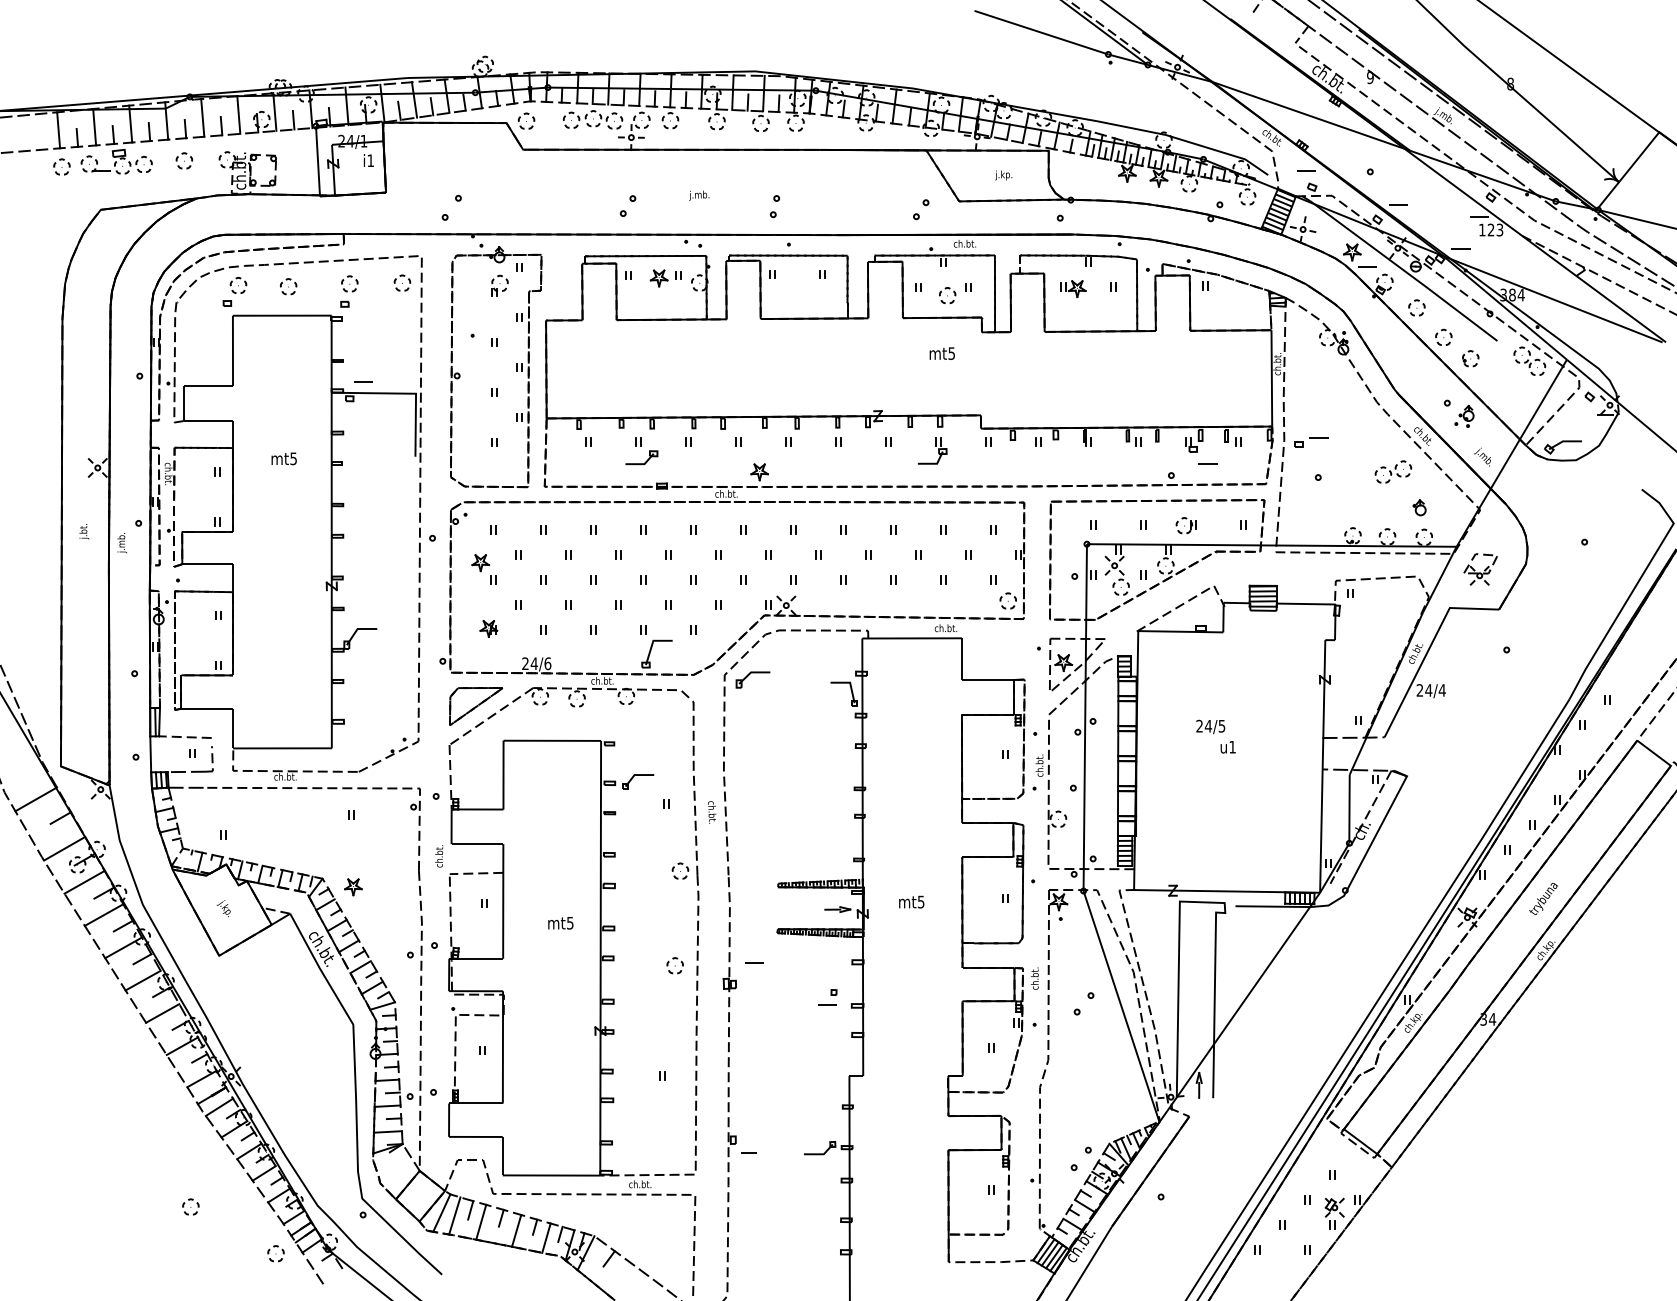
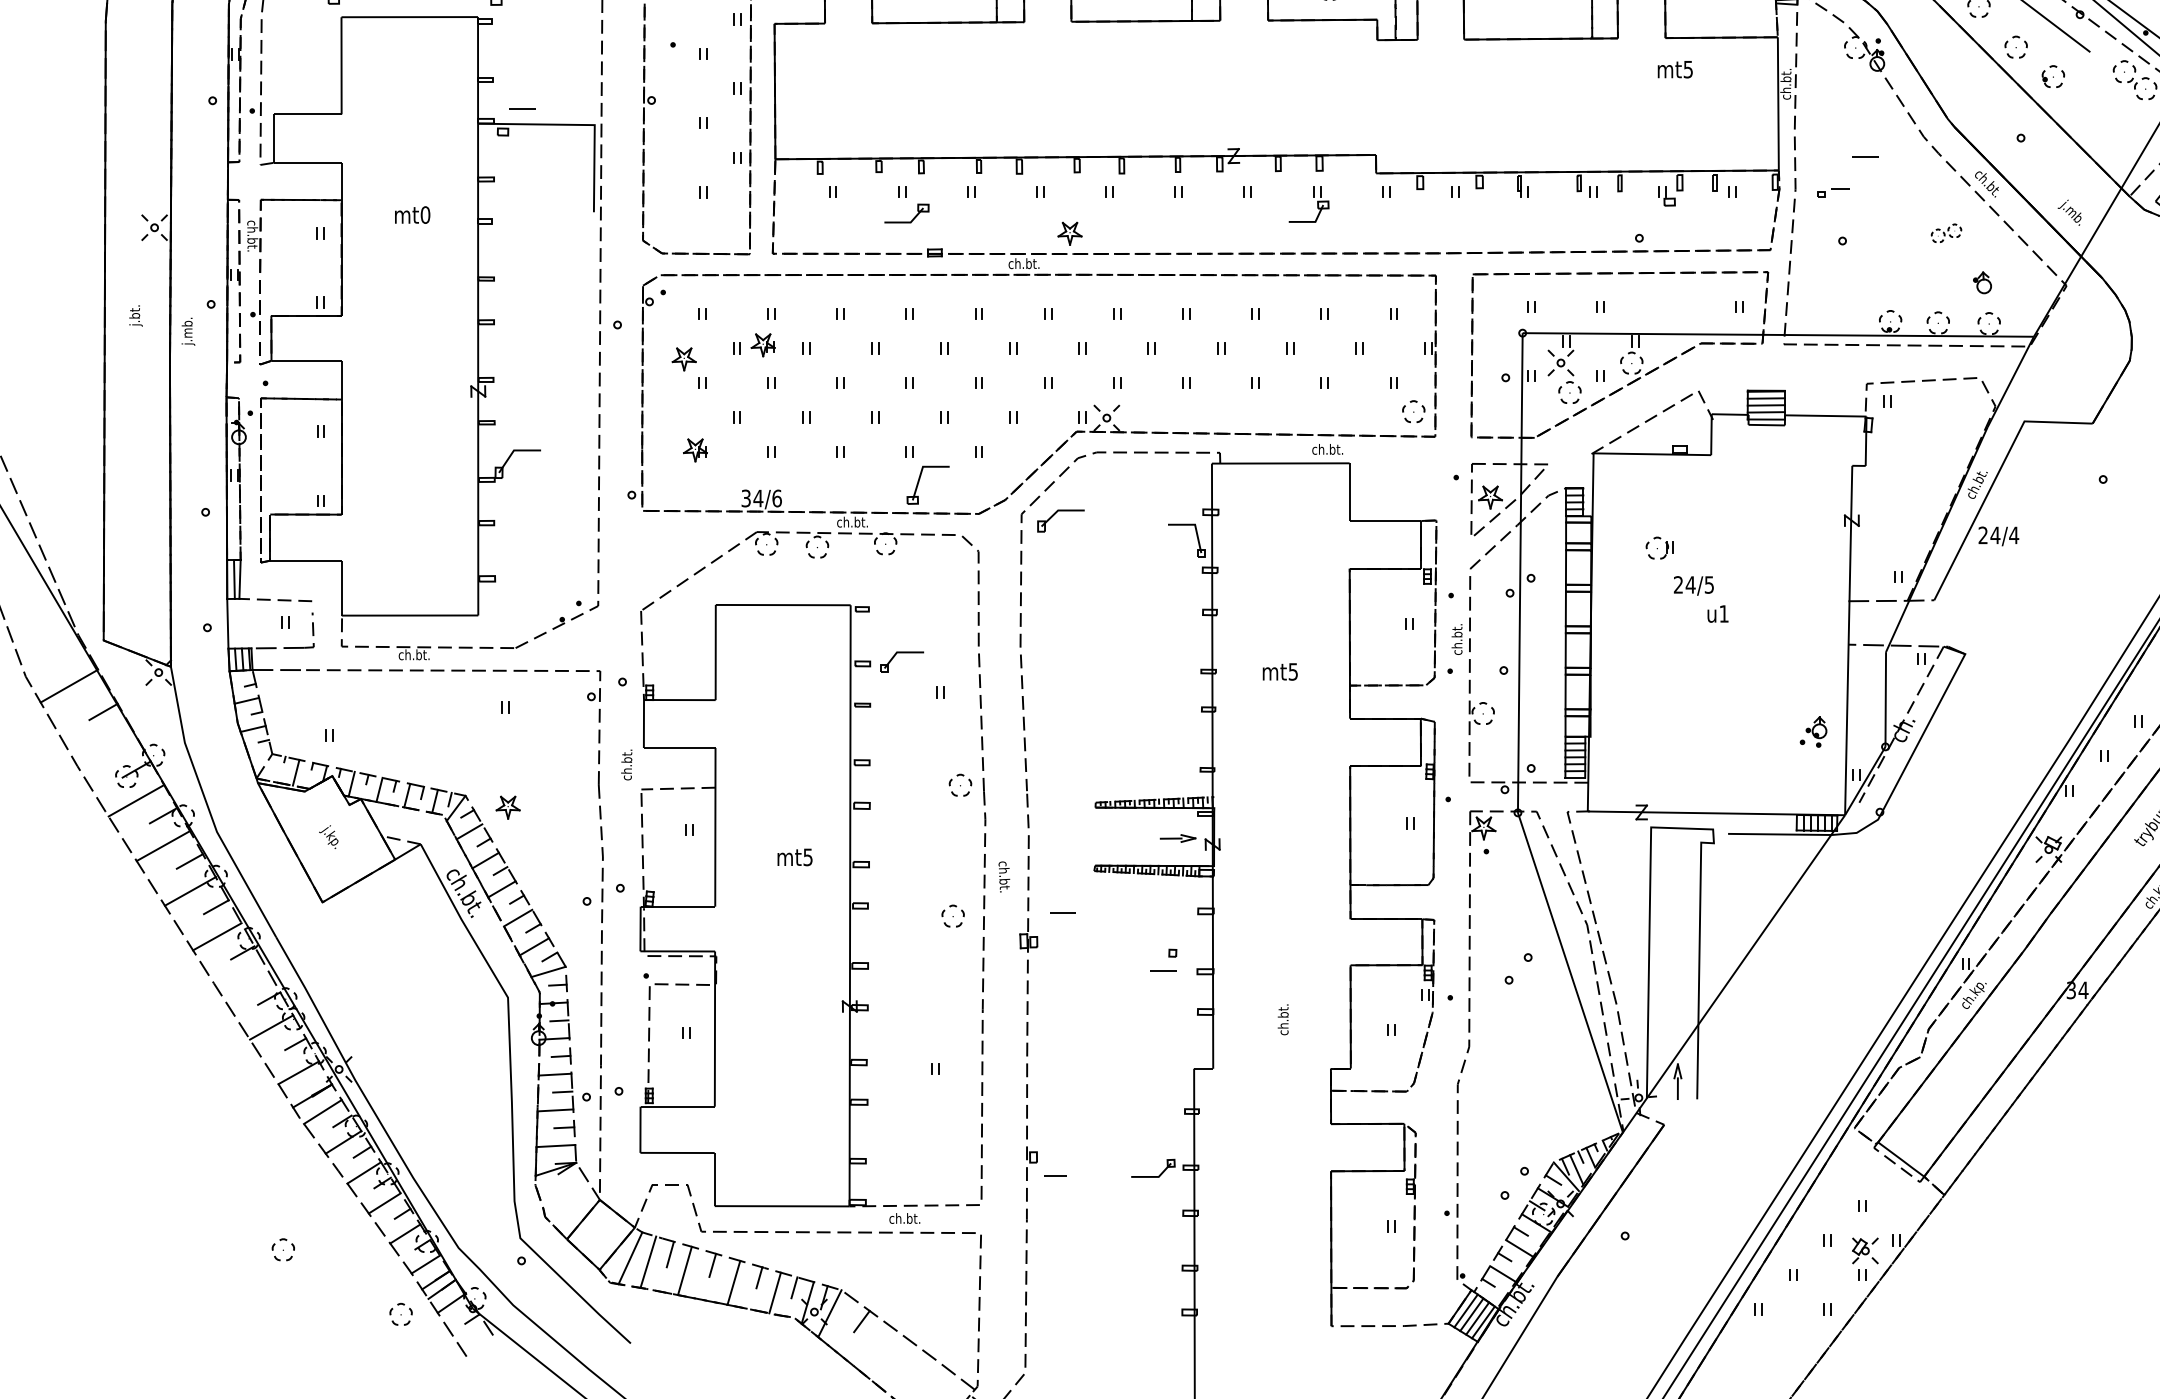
text: (941, 353) -> (1674, 69), moved
part: (1464, 415) -> (1813, 730), moved
part: (1311, 442) -> (1833, 192), size x0.7
text: (293, 458) -> (425, 214), mt5 -> mt0
line: (1207, 463) -> (1864, 156), moved
part: (1393, 471) -> (1946, 232), size x0.6
part: (1185, 525) -> (1658, 547), moved
part: (537, 552) -> (762, 344), added
part: (1480, 569) -> (2066, 368), removed
text: (525, 664) -> (746, 499), 24/6 -> 34/6
part: (476, 706) -> (678, 557), removed
text: (712, 812) -> (1004, 877), moved
line: (64, 848) -> (108, 754), removed
text: (911, 901) -> (1279, 671), moved
text: (1034, 978) -> (1282, 1019), moved
line: (162, 1013) -> (244, 982), removed

